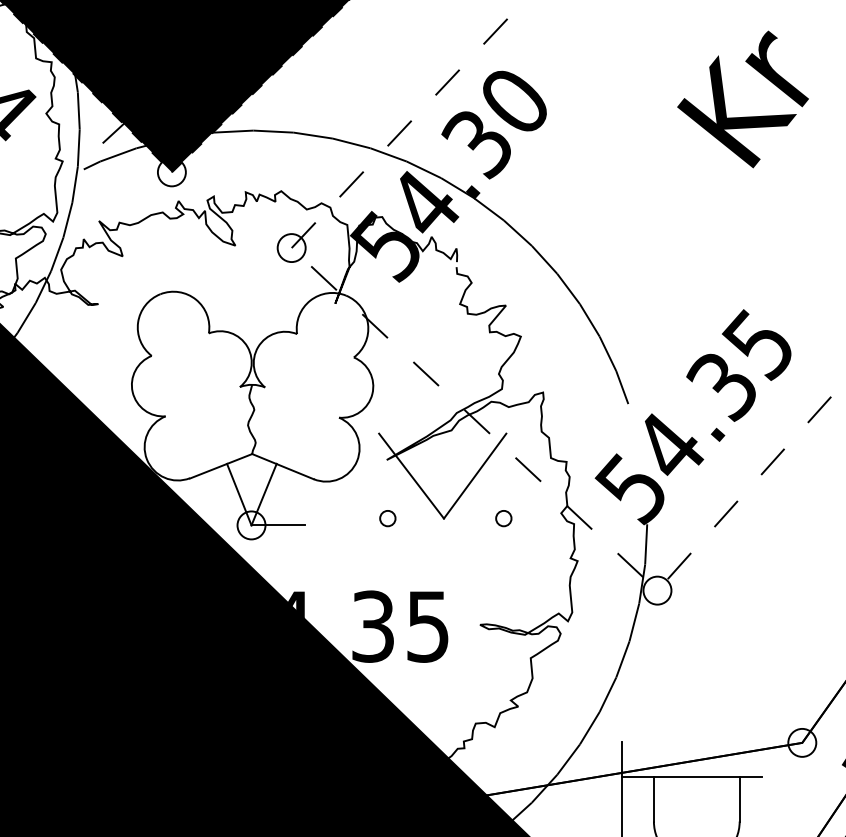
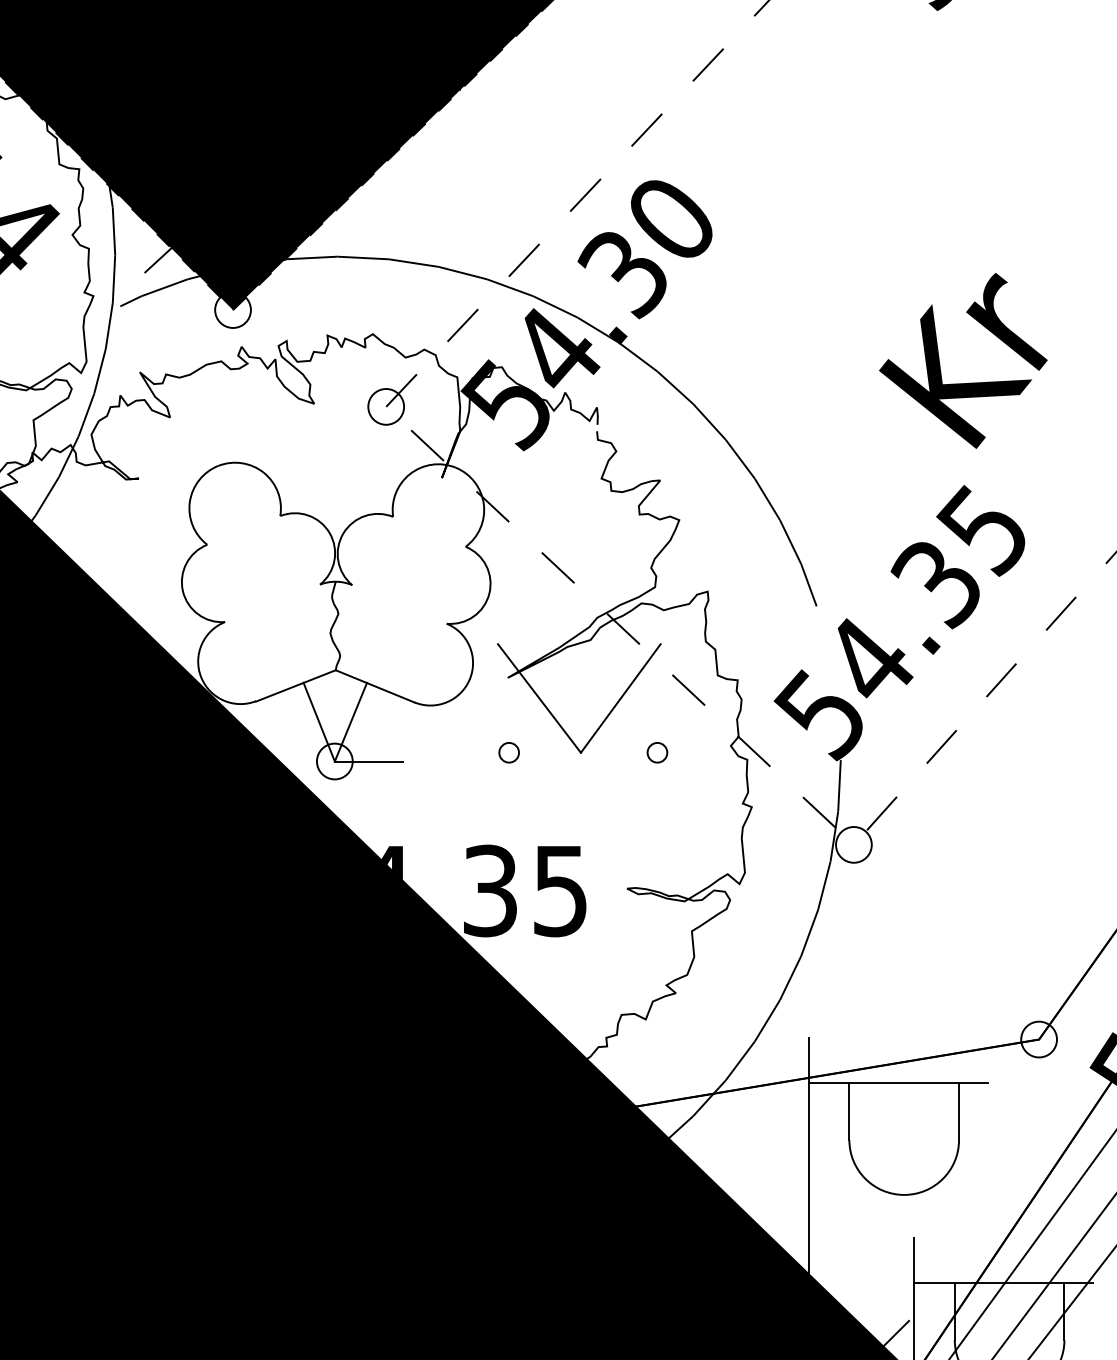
text: (743, 99) -> (963, 360), moved

